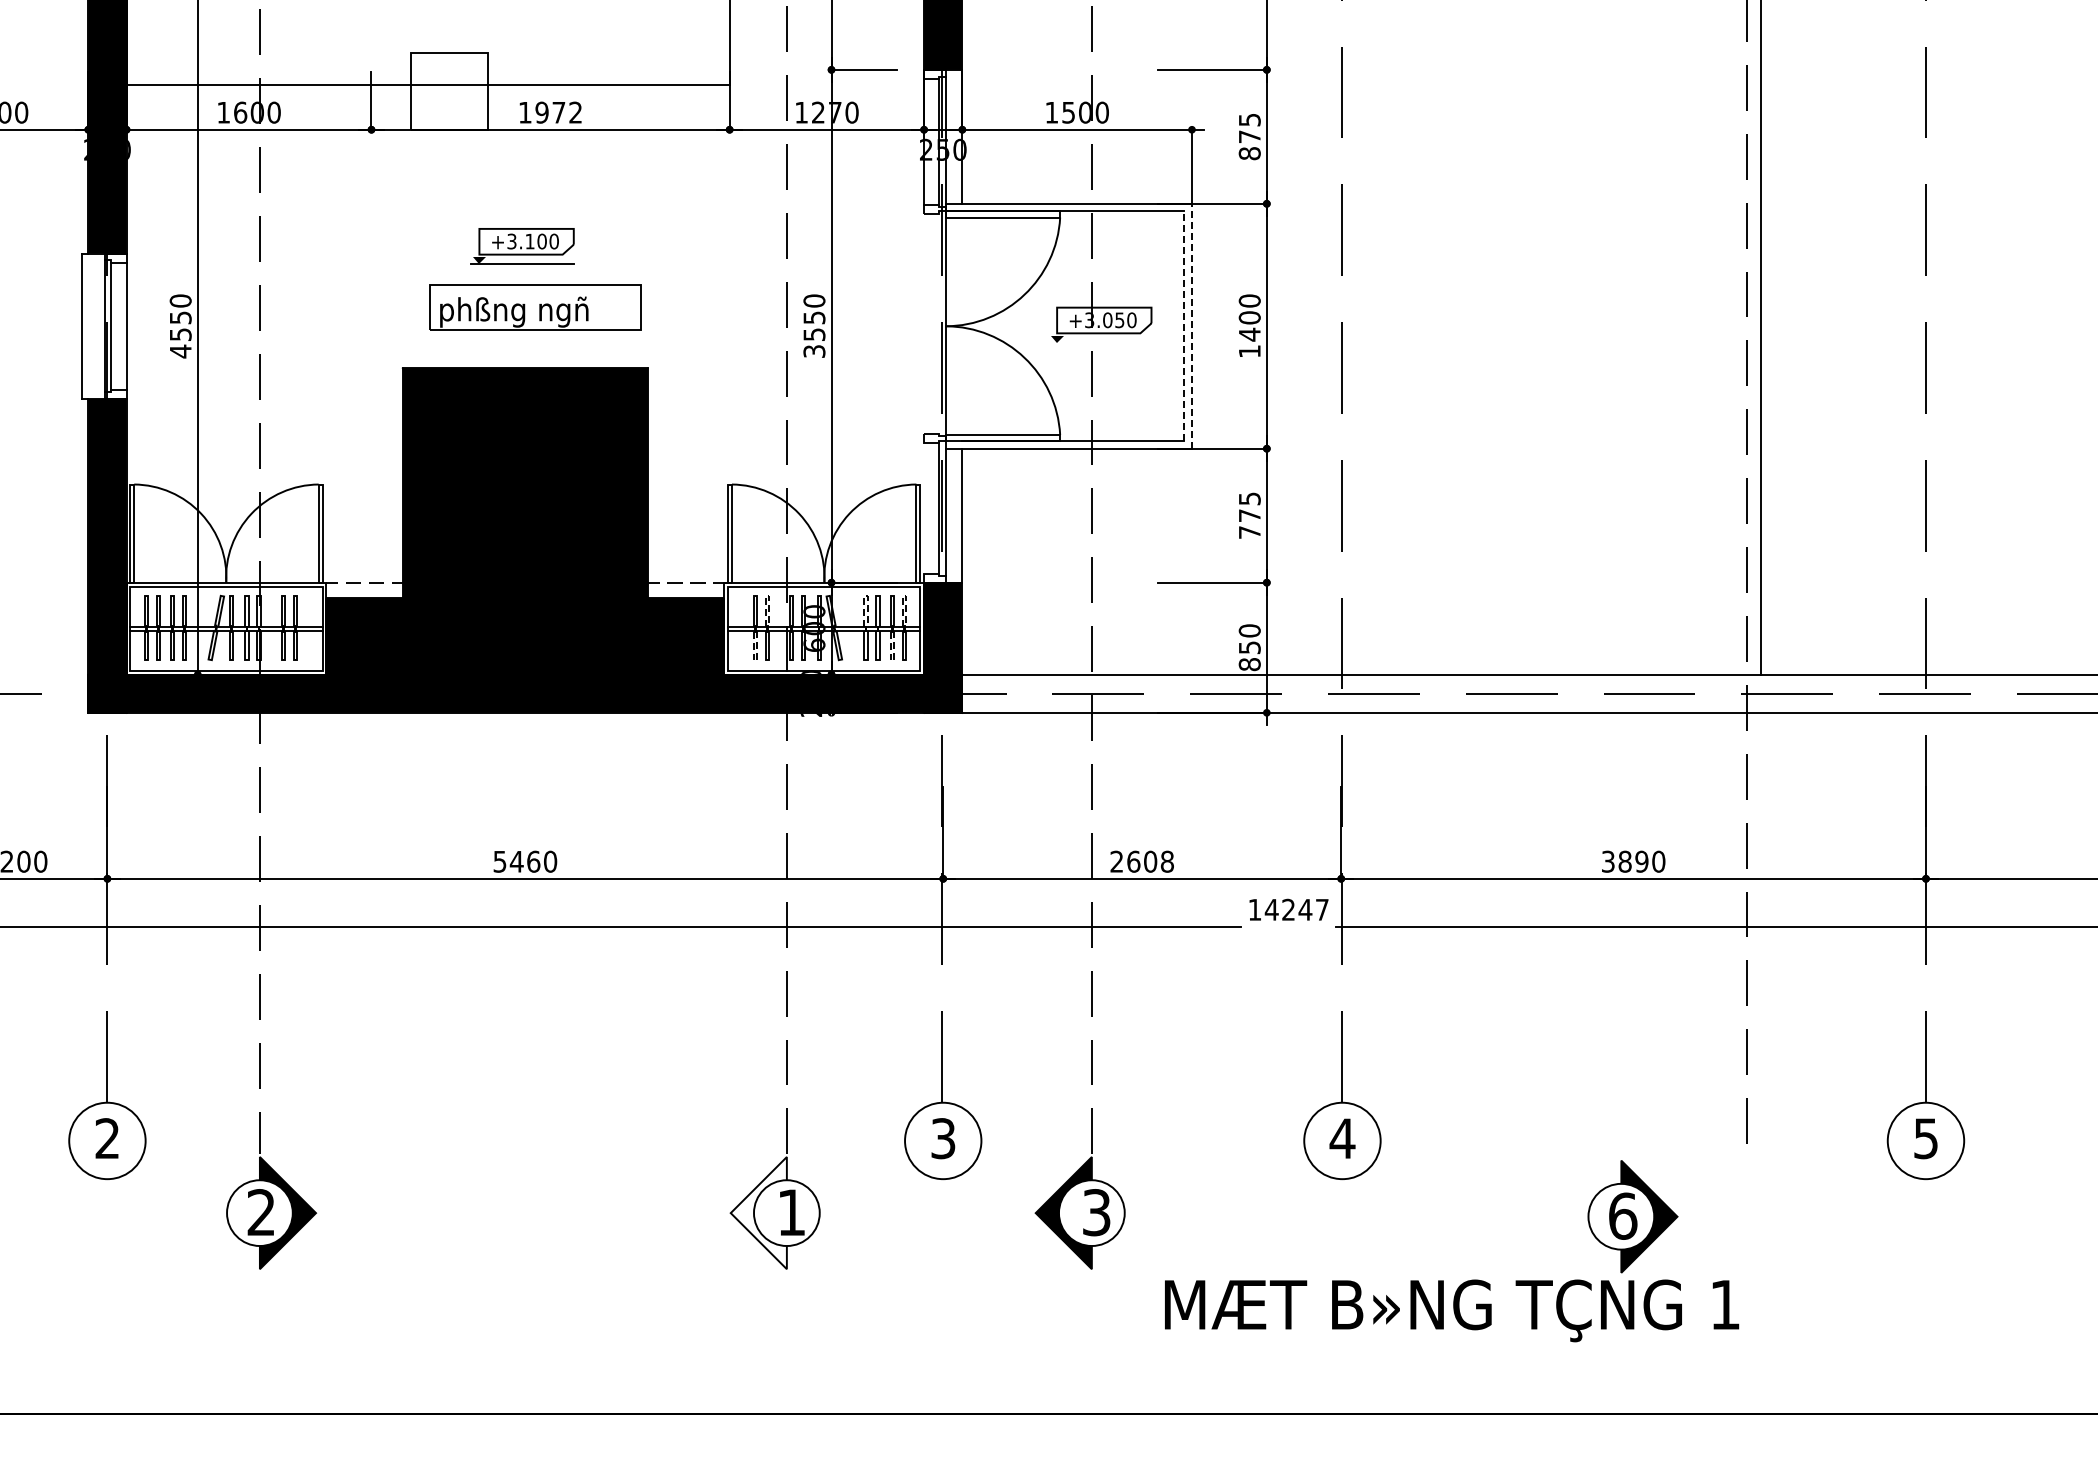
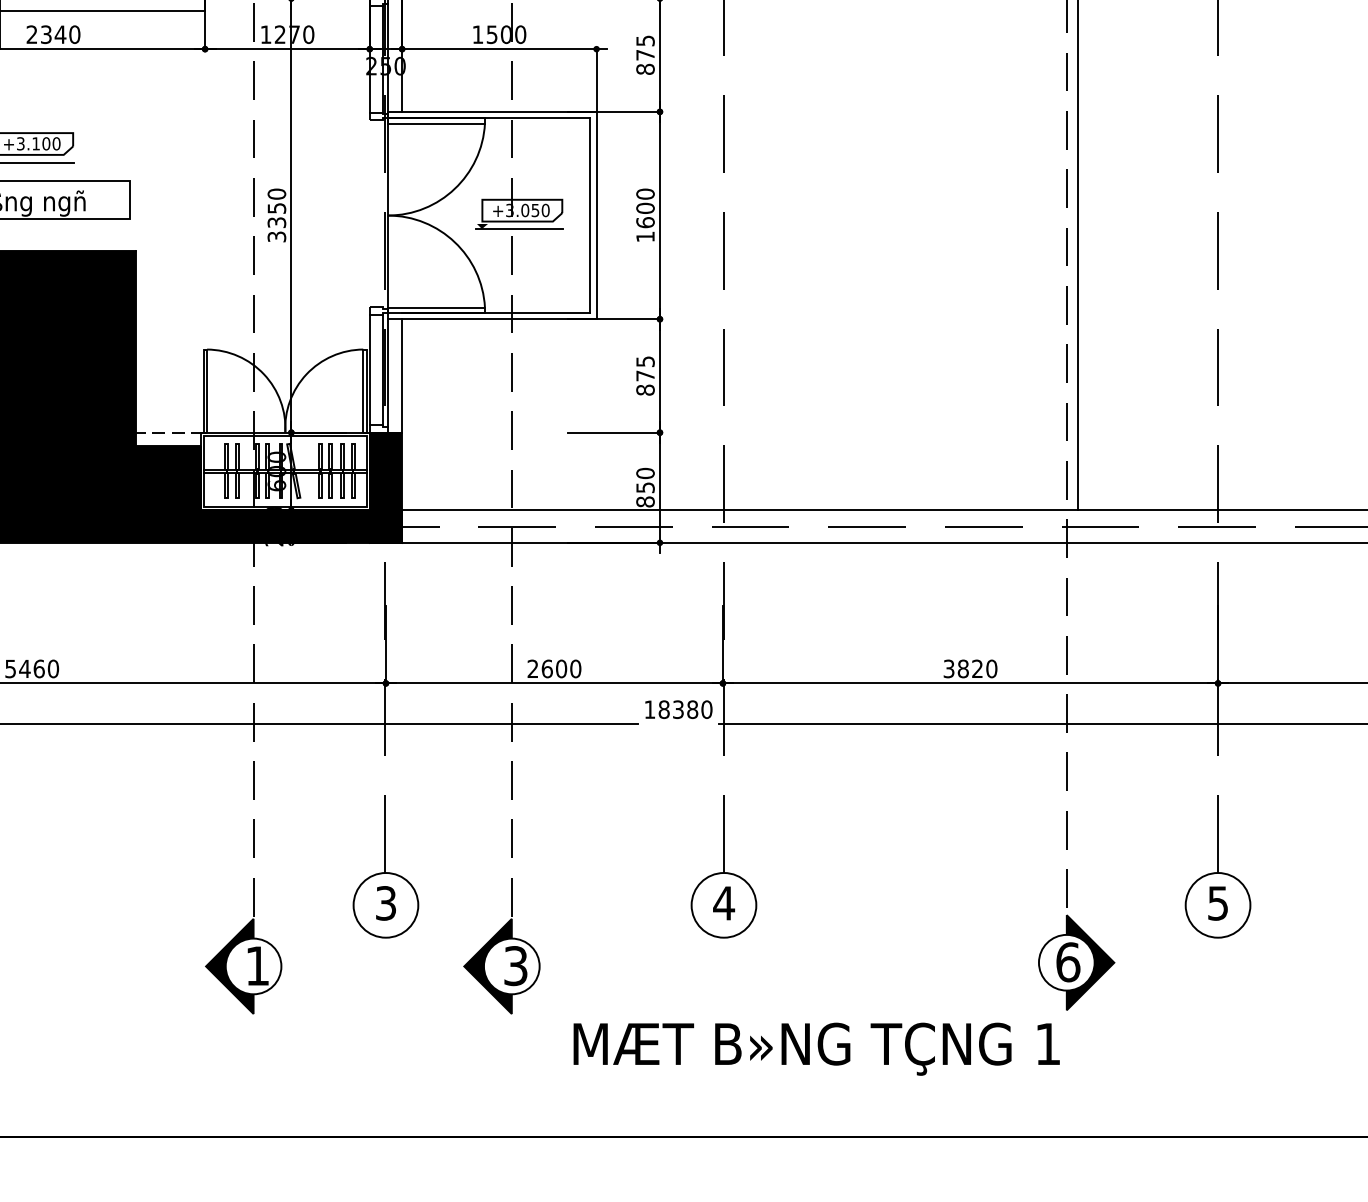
text: (550, 112) -> (53, 34), 1972 -> 2340
line: (1191, 325) -> (596, 214), dashed -> solid
line: (1184, 326) -> (590, 215), dashed -> solid
text: (813, 334) -> (276, 222), 3550 -> 3350
text: (1249, 334) -> (645, 222), 1400 -> 1600
line: (1100, 342) -> (519, 229), added
line: (924, 508) -> (370, 369), added
text: (1249, 532) -> (645, 390), 775 -> 875
line: (767, 595) -> (237, 443), dashed -> solid
line: (866, 595) -> (320, 443), dashed -> solid
line: (904, 595) -> (353, 443), dashed -> solid
line: (755, 660) -> (227, 498), dashed -> solid
line: (892, 660) -> (343, 498), dashed -> solid
text: (1167, 861) -> (575, 668), 2608 -> 2600
text: (1641, 861) -> (977, 668), 3890 -> 3820
text: (1296, 909) -> (685, 709), 14247 -> 18380
fill: (758, 1213) -> (229, 966), added
part: (1632, 1216) -> (1076, 962), moved

